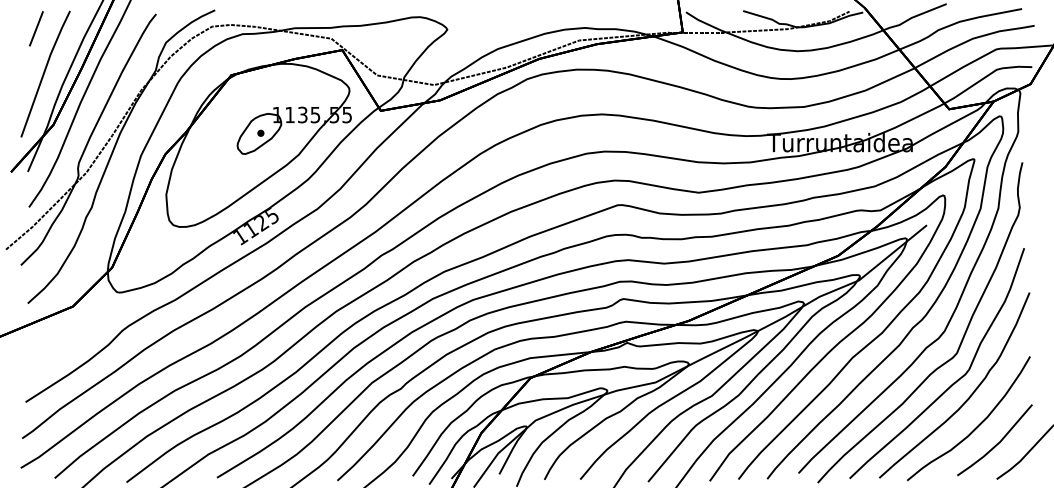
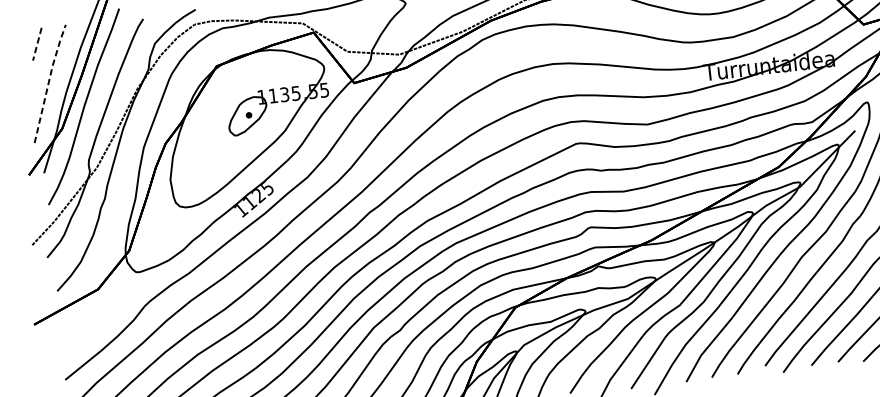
line: (36, 28) -> (37, 43), solid -> dashed
line: (44, 72) -> (48, 82), solid -> dashed

